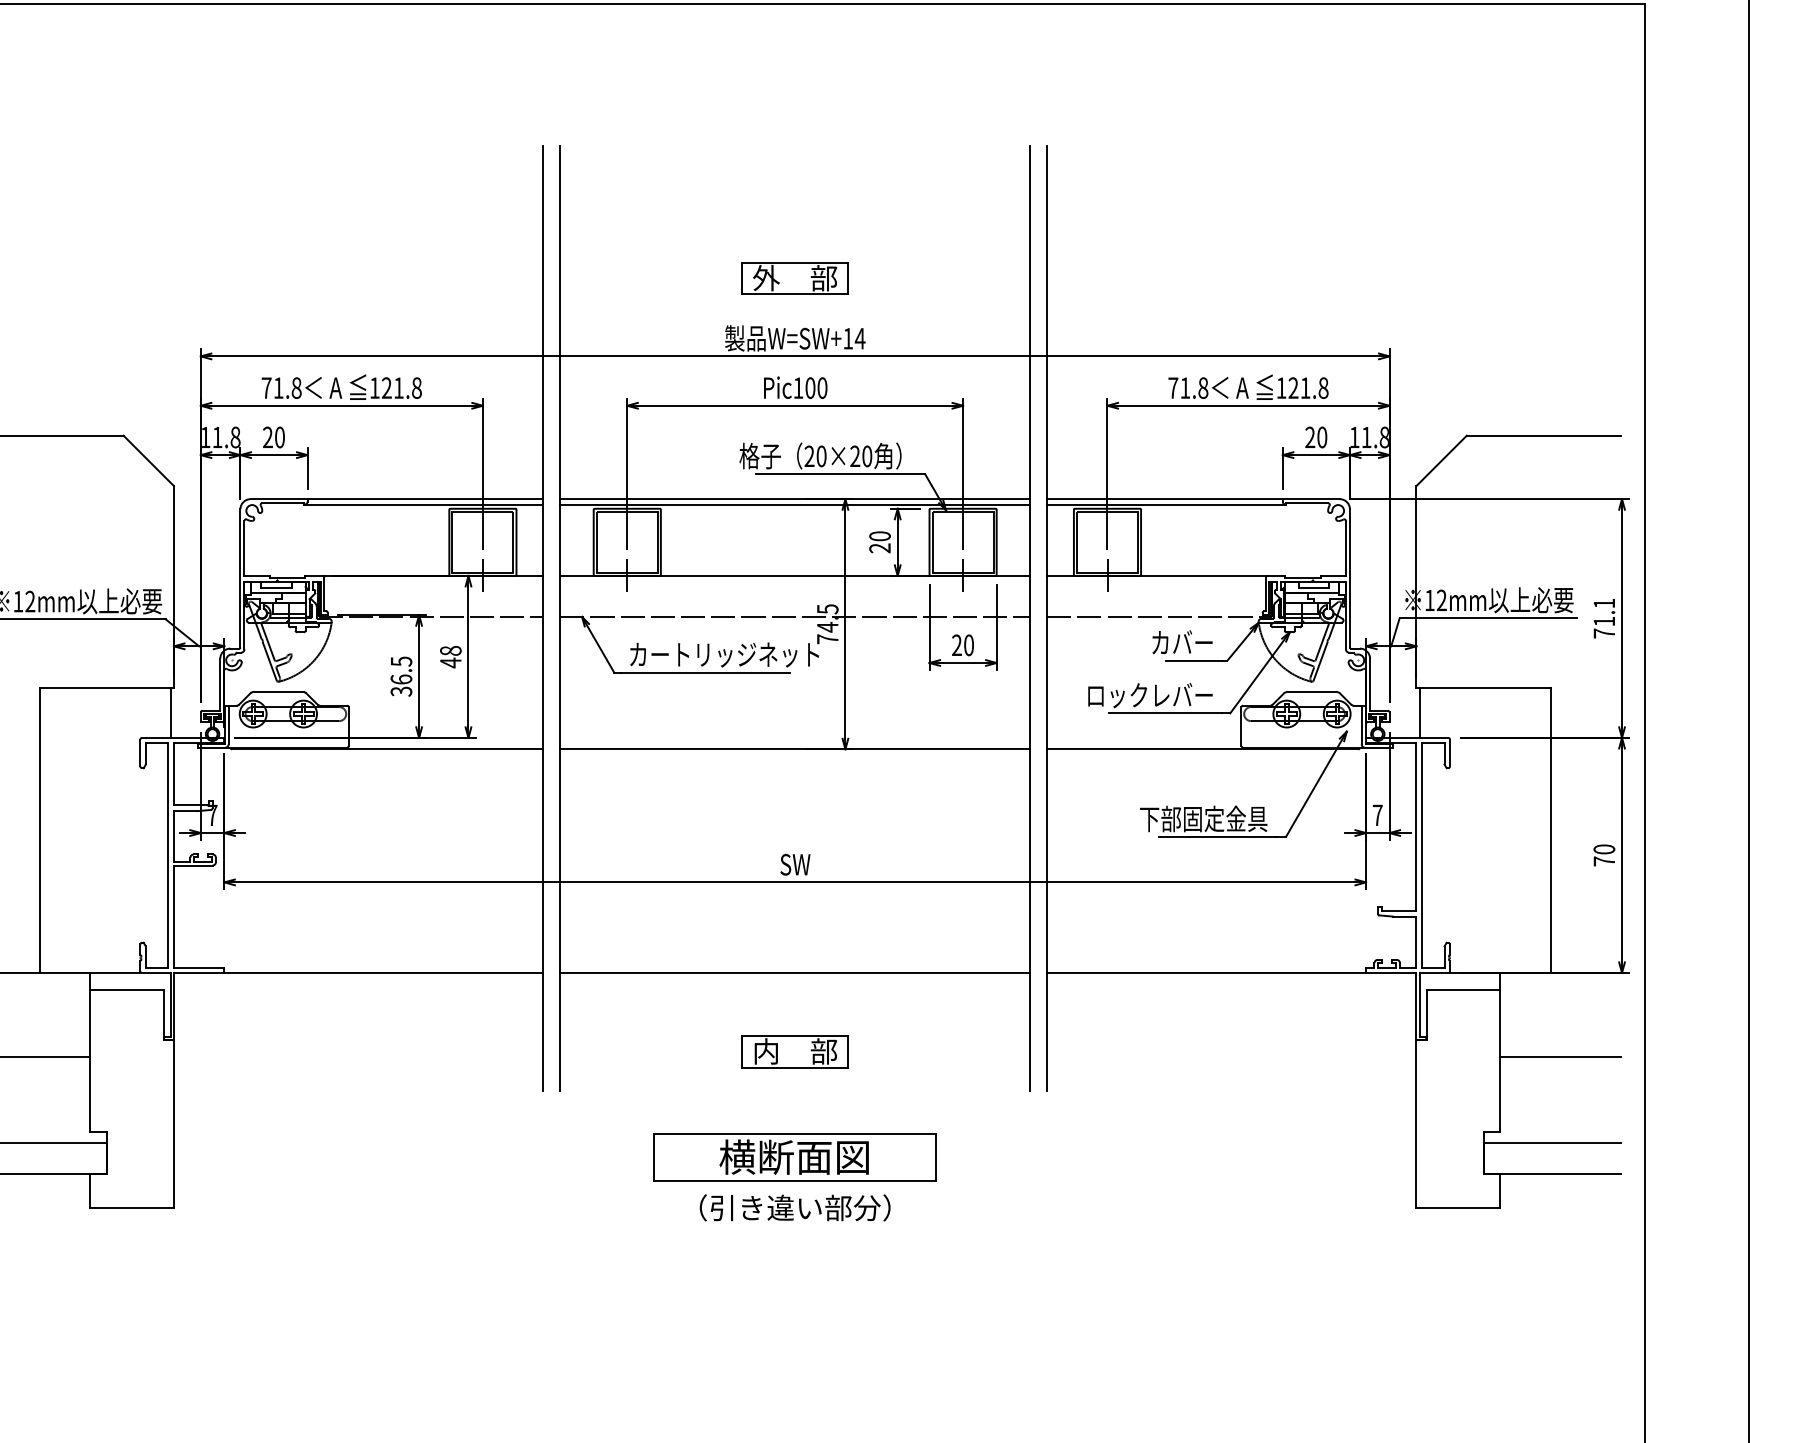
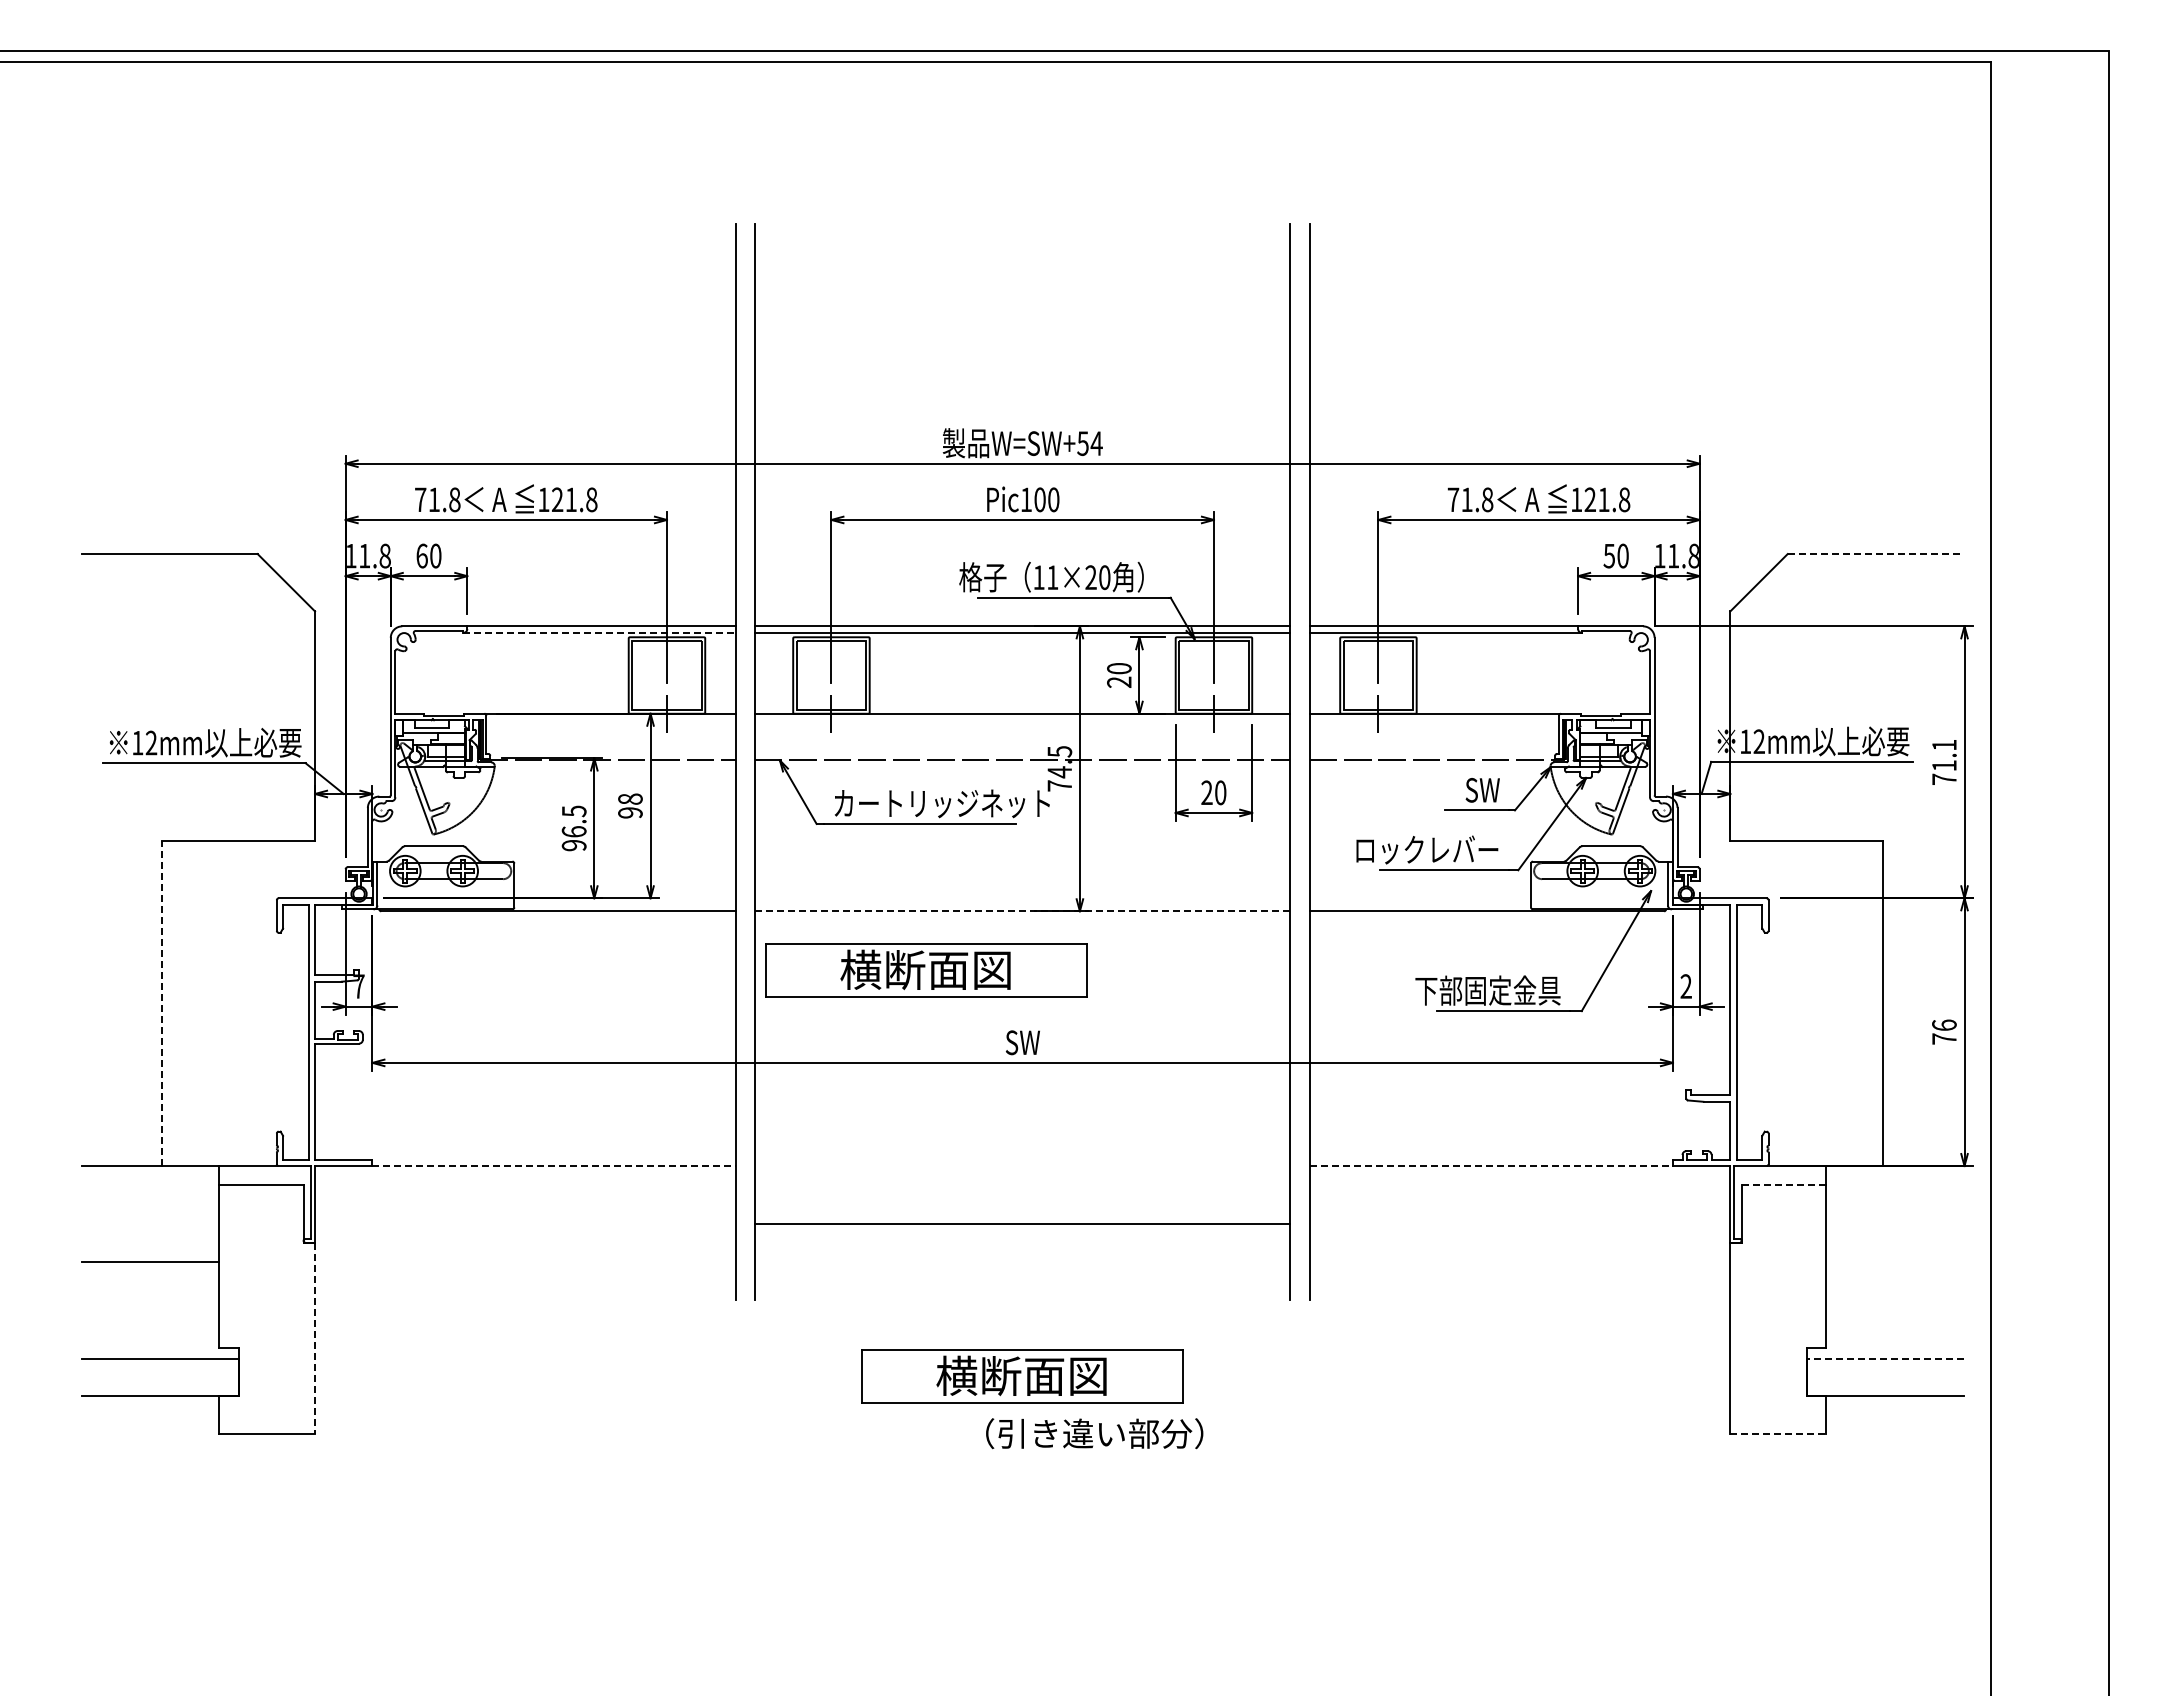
part: (795, 278) -> (1022, 374), removed
text: (847, 338) -> (1082, 443), W=SW+14 -> W=SW+54
text: (267, 436) -> (421, 555), 20 -> 60
text: (1310, 436) -> (1609, 555), 20 -> 50
line: (1543, 436) -> (1875, 554), solid -> dashed
text: (815, 456) -> (1045, 577), 20×20 -> 11×20
line: (424, 504) -> (600, 632), solid -> dashed
text: (1183, 641) -> (1464, 788), カバー -> SW
text: (450, 662) -> (630, 812), 48 -> 98
text: (401, 691) -> (574, 845), 36.5 -> 96.5
line: (170, 712) -> (311, 869), removed
line: (1420, 712) -> (1734, 869), removed
line: (795, 749) -> (1022, 911), solid -> dashed
part: (710, 801) -> (926, 970), added
text: (1377, 815) -> (1685, 986), 7 -> 2
line: (40, 830) -> (162, 1003), solid -> dashed
text: (1604, 848) -> (1944, 1024), 70 -> 76
line: (384, 973) -> (554, 1166), solid -> dashed
line: (795, 973) -> (1022, 1224), moved
line: (1206, 973) -> (1491, 1166), solid -> dashed
line: (1463, 990) -> (1783, 1185), solid -> dashed
part: (795, 1051) -> (1022, 1255), removed
line: (1560, 1056) -> (1894, 1261), removed
line: (174, 1124) -> (315, 1338), solid -> dashed
line: (1551, 1142) -> (1884, 1359), solid -> dashed
text: (795, 1207) -> (1094, 1433), moved
line: (1458, 1207) -> (1778, 1433), solid -> dashed

